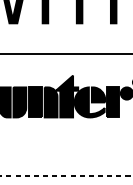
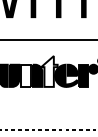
fill: (67, 96) -> (49, 71), removed
fill: (34, 101) -> (25, 75), removed

